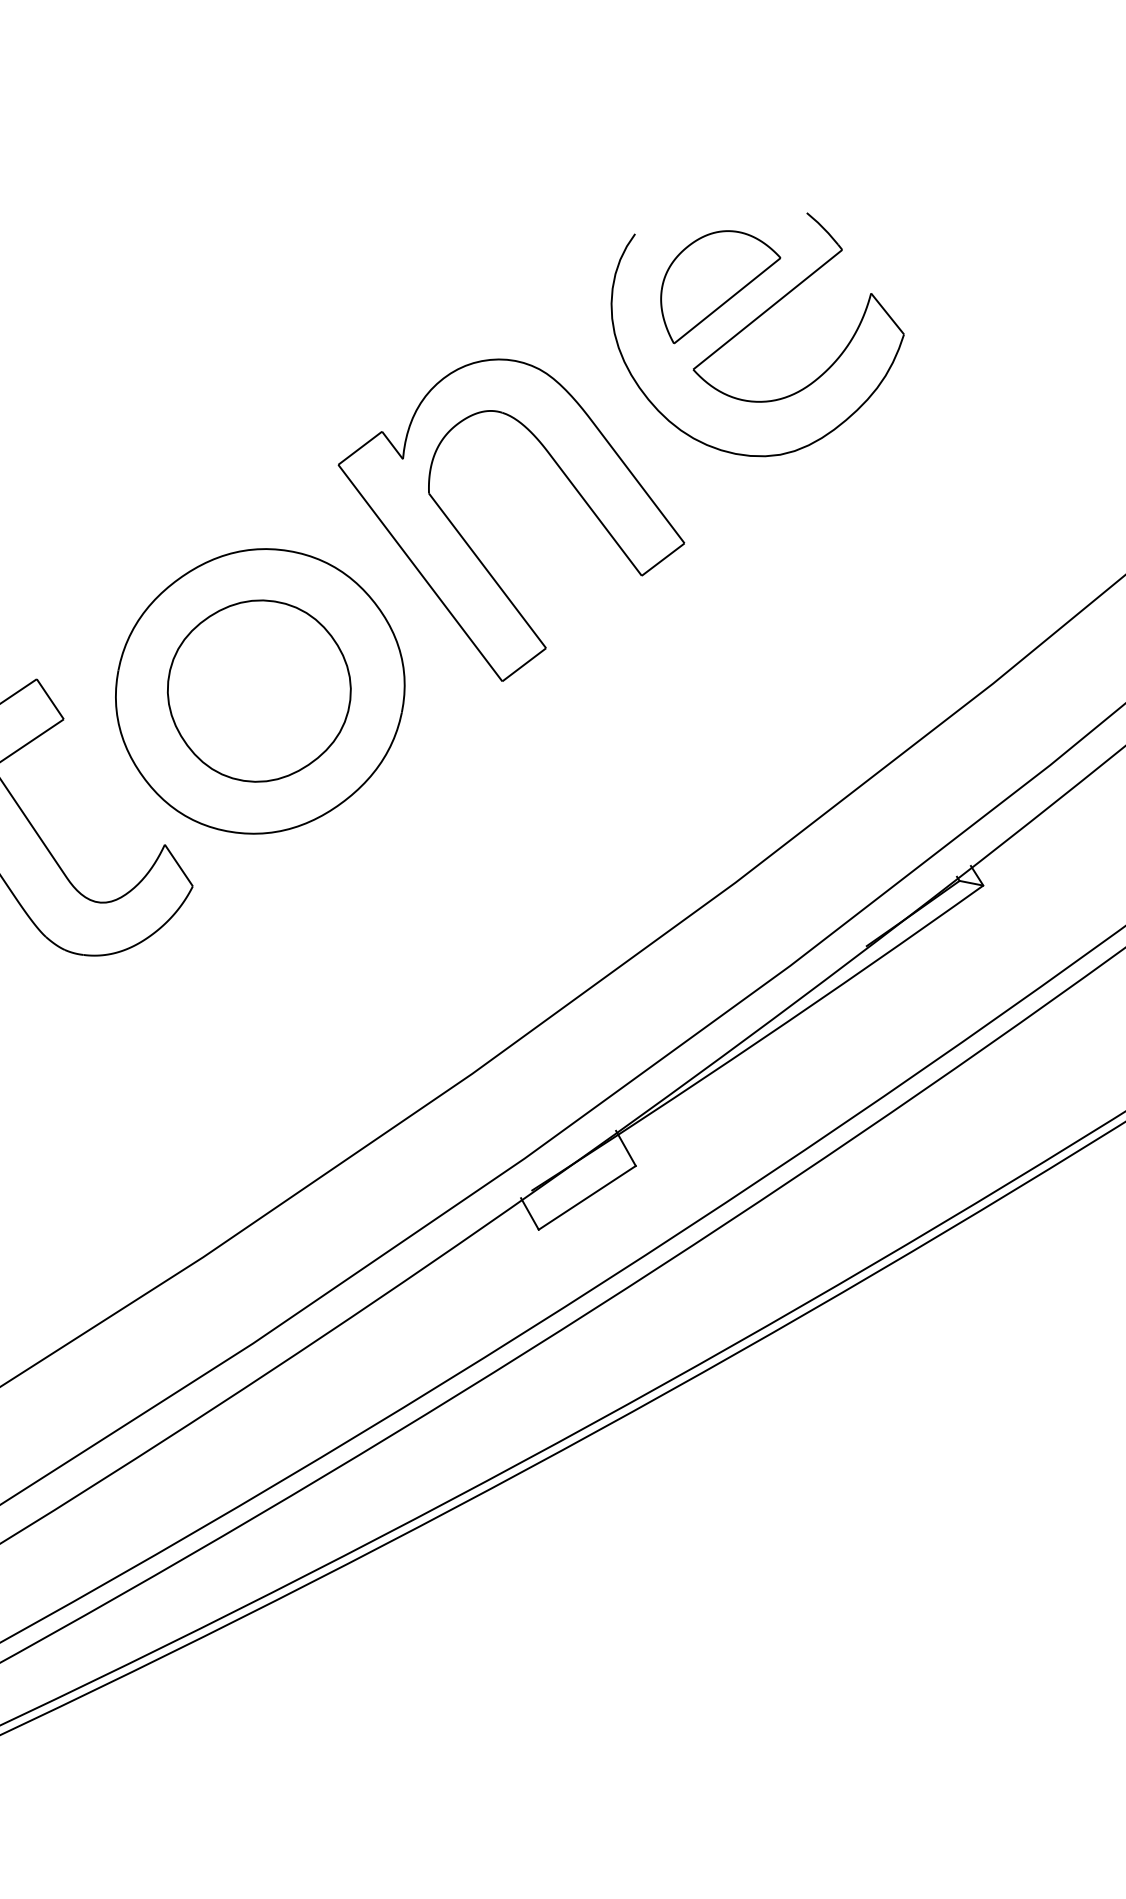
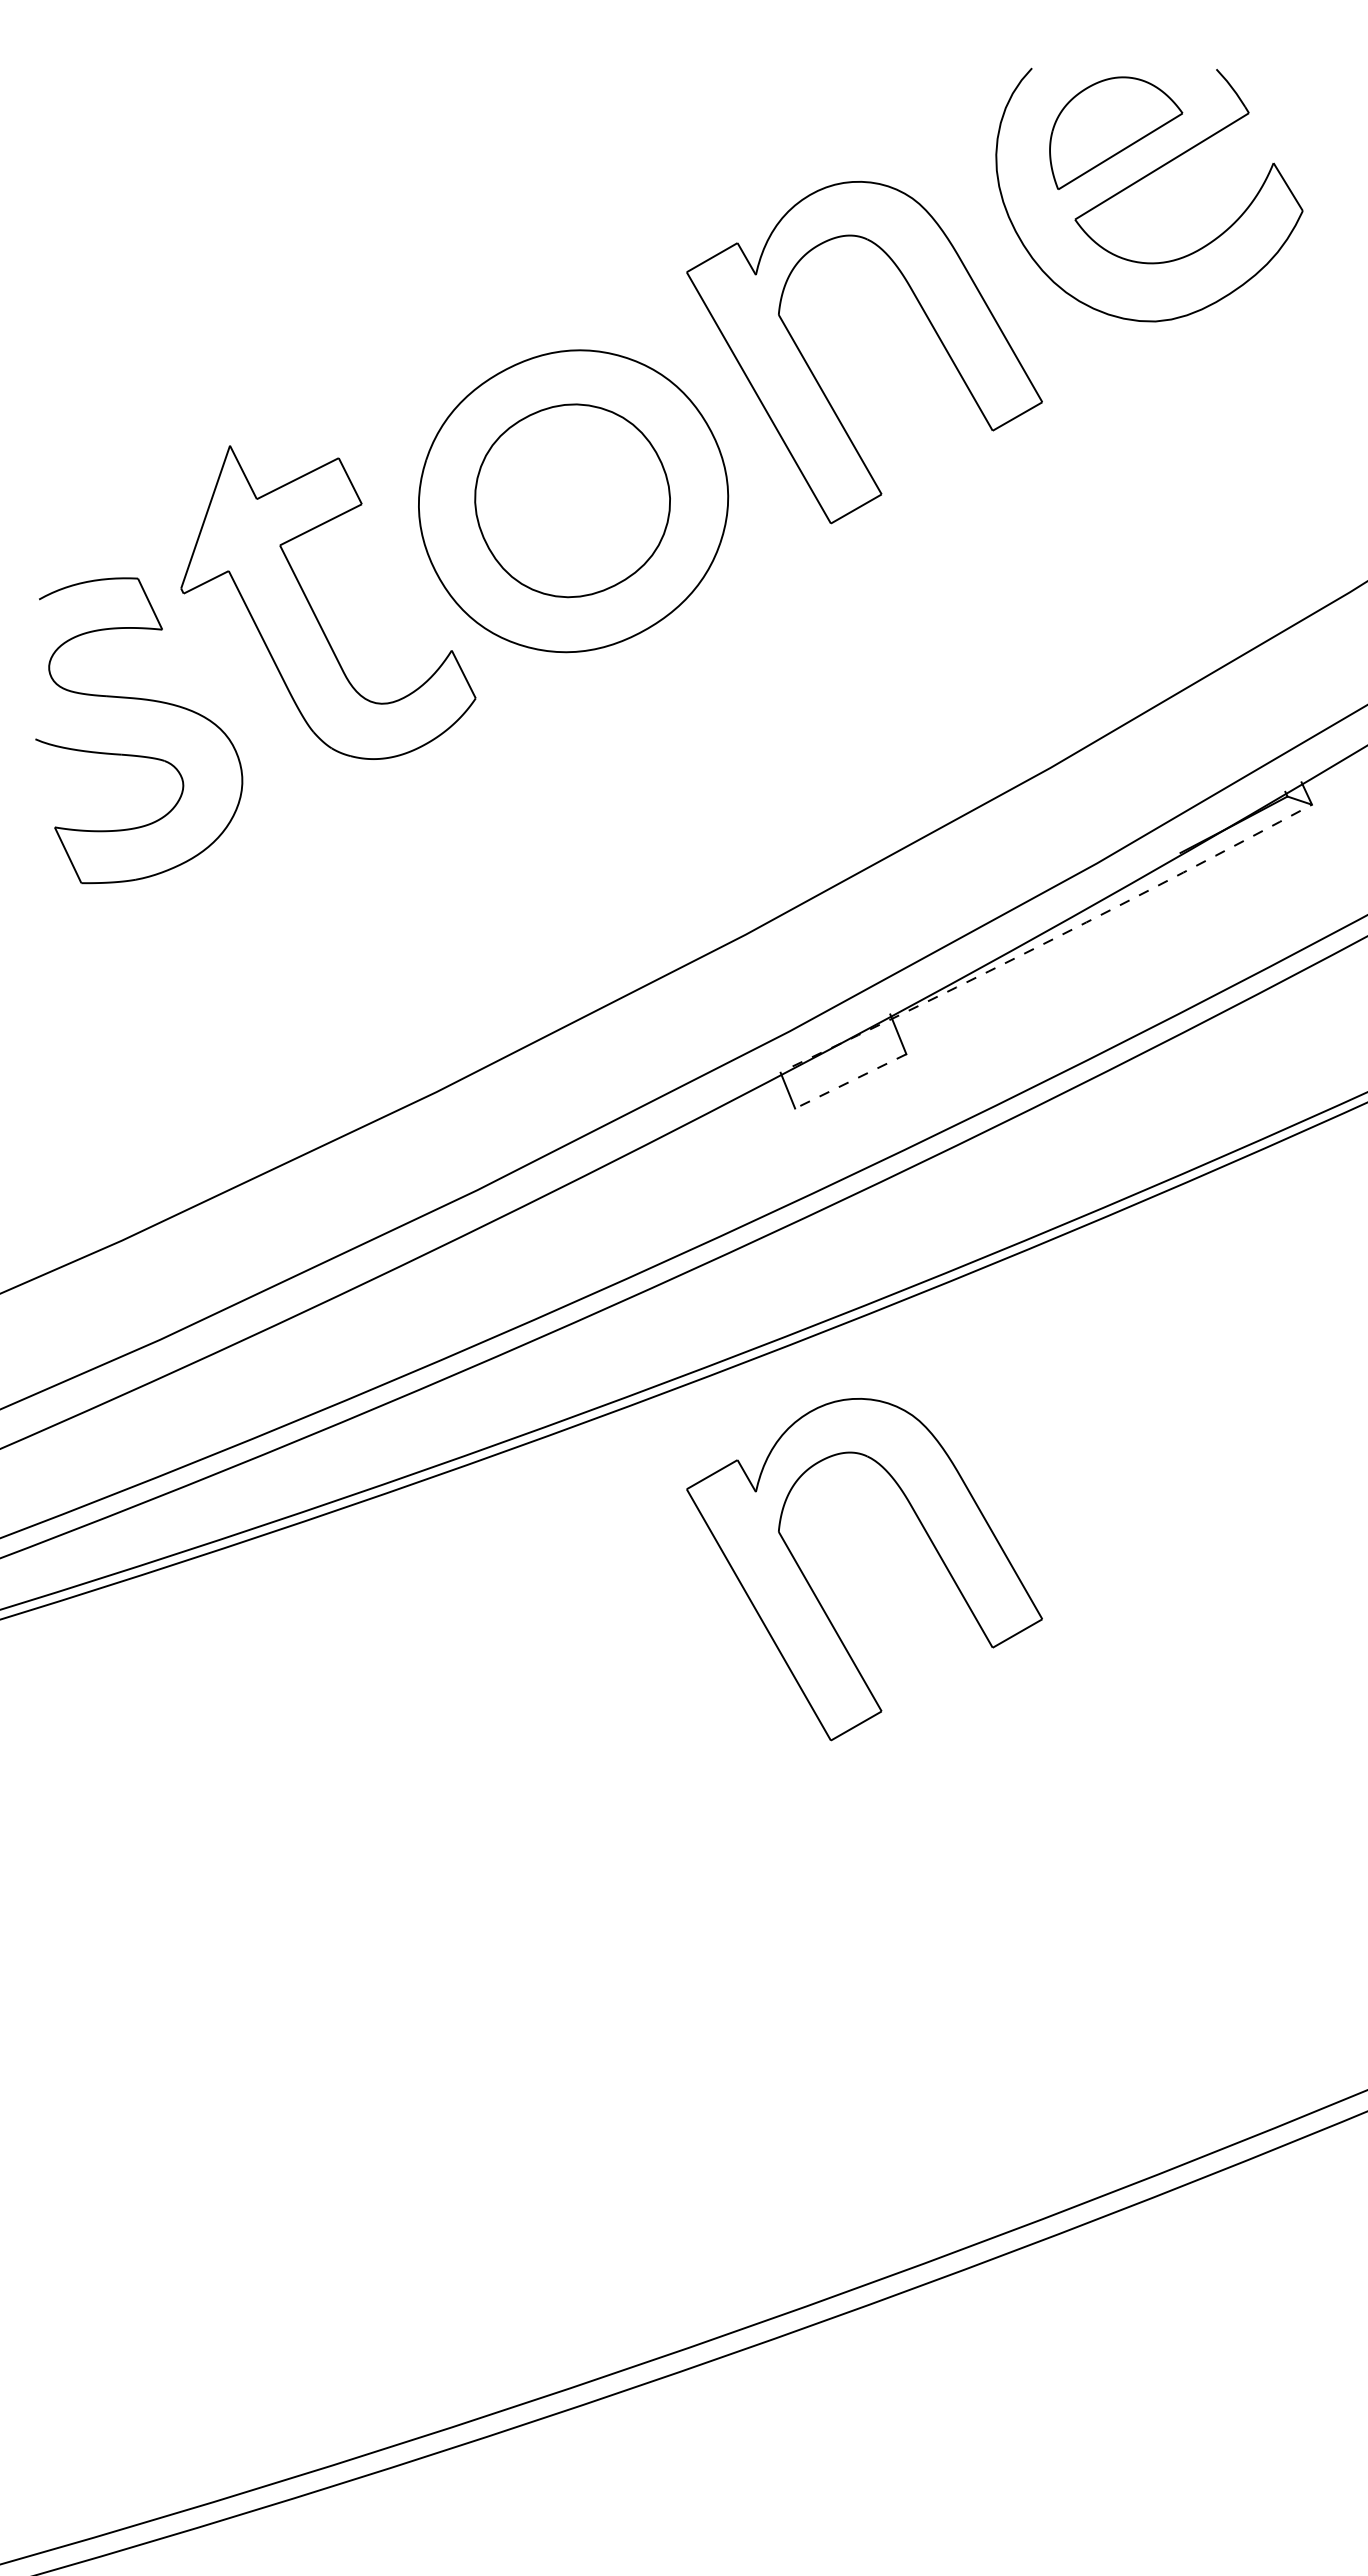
arc: (758, 1040) -> (1053, 938), solid -> dashed
line: (587, 1198) -> (850, 1081), solid -> dashed
part: (618, 1682) -> (818, 1598), added

